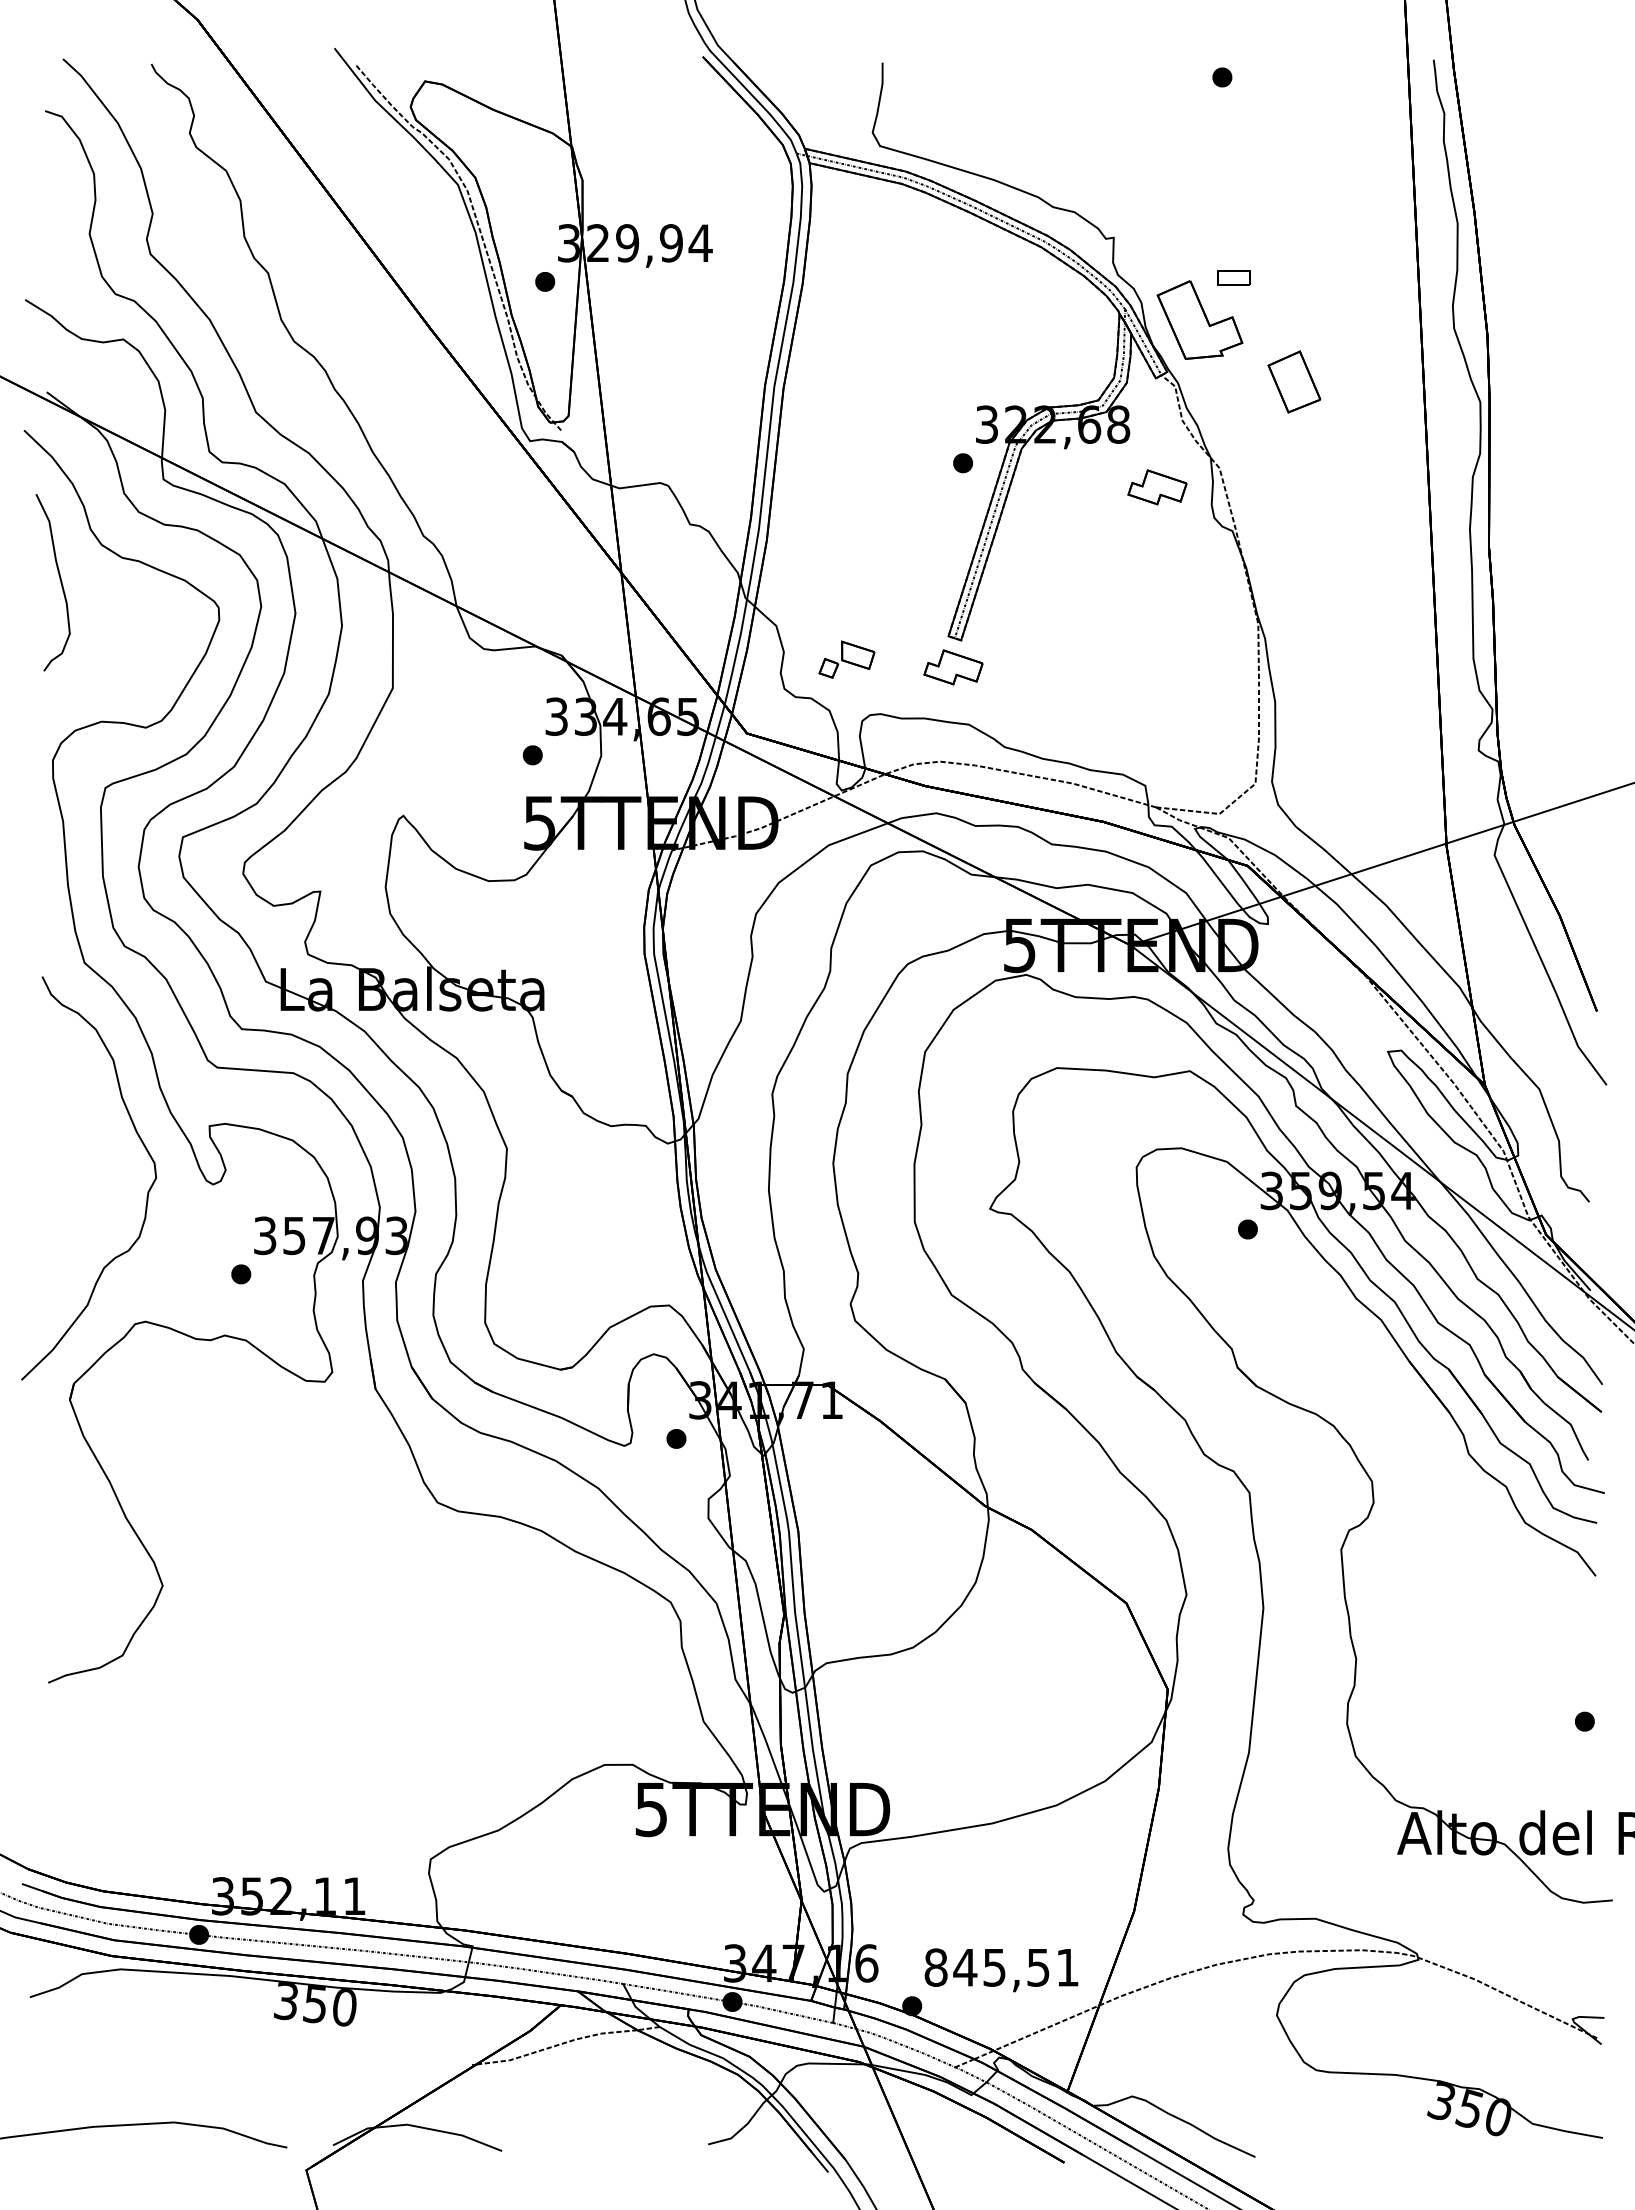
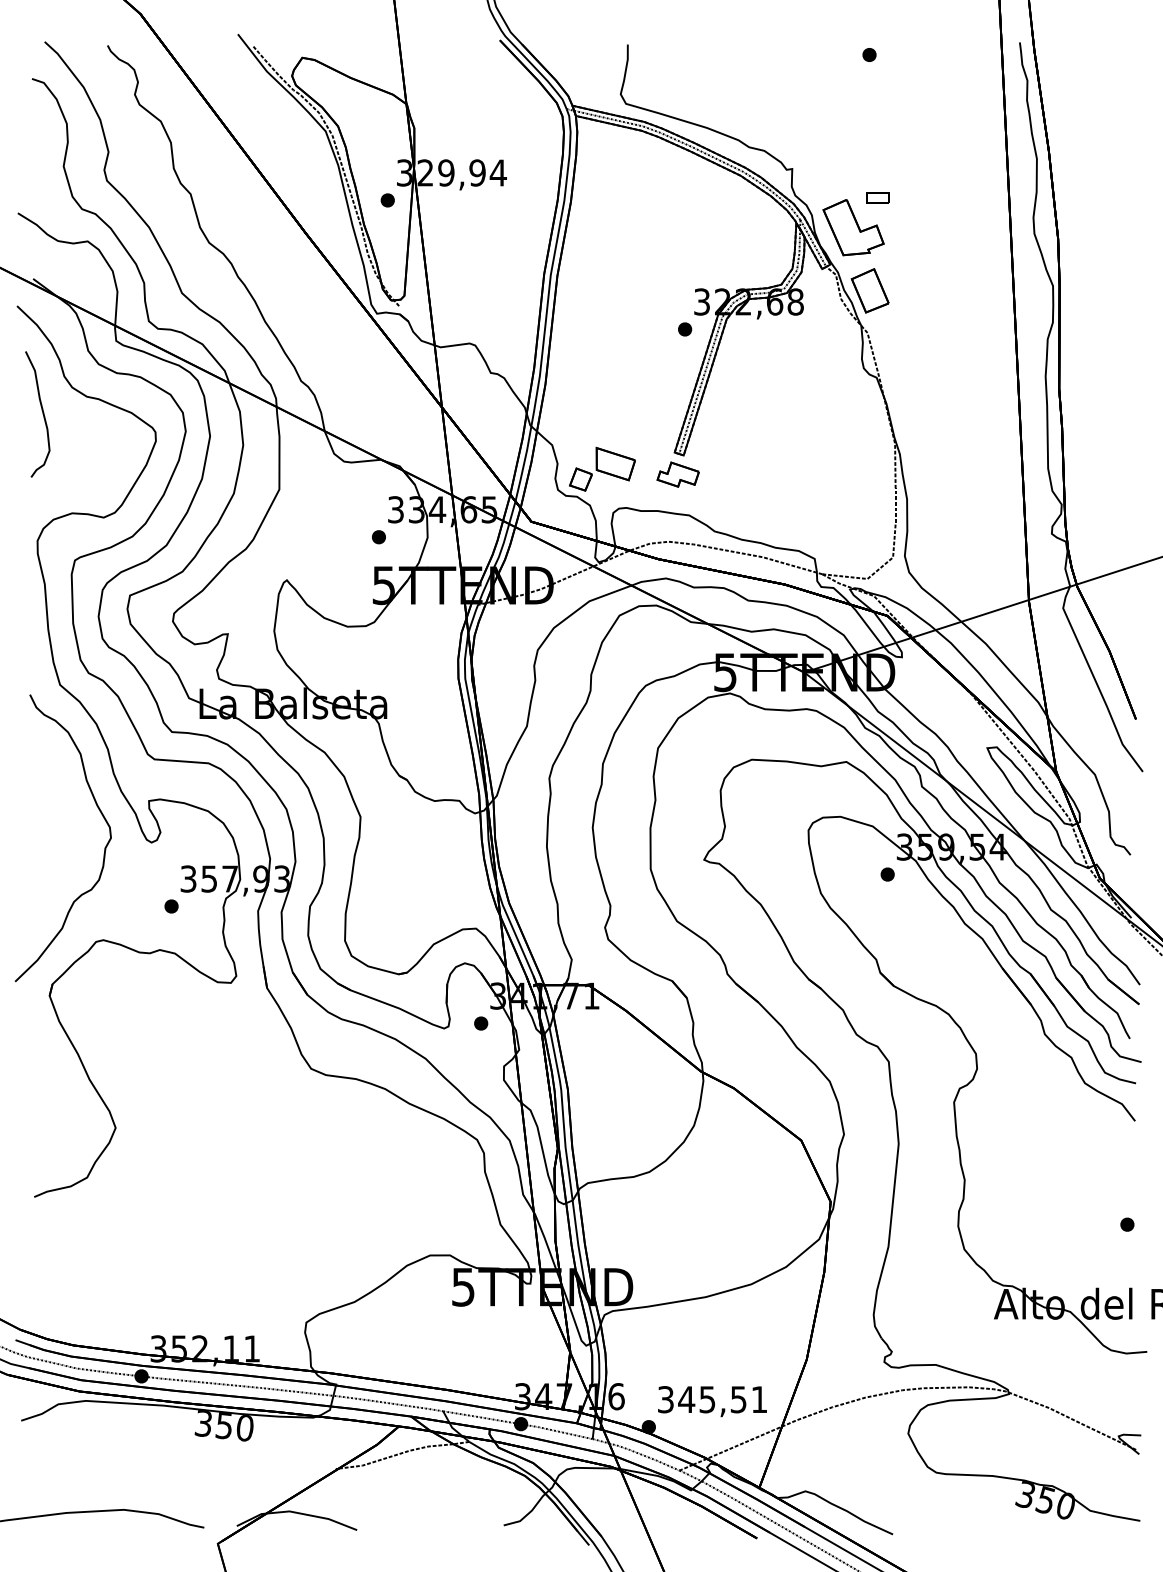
part: (1294, 381) -> (870, 290), moved
part: (1157, 487) -> (823, 346), removed
part: (846, 659) -> (602, 469), size x1.67
text: (935, 1967) -> (665, 1399), 845,51 -> 345,51

